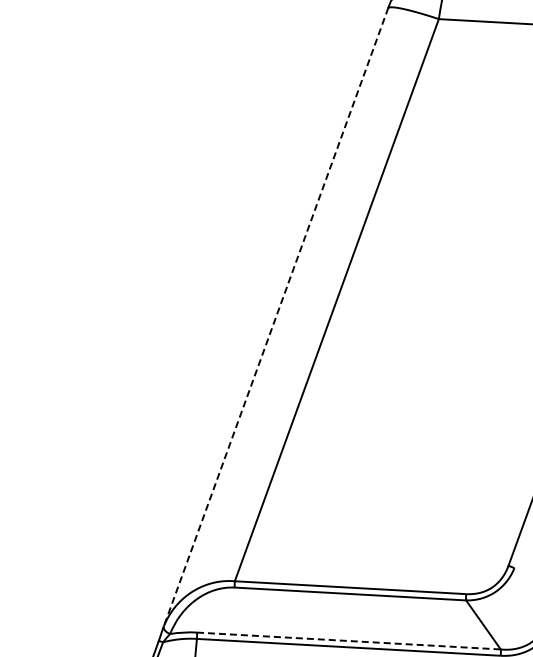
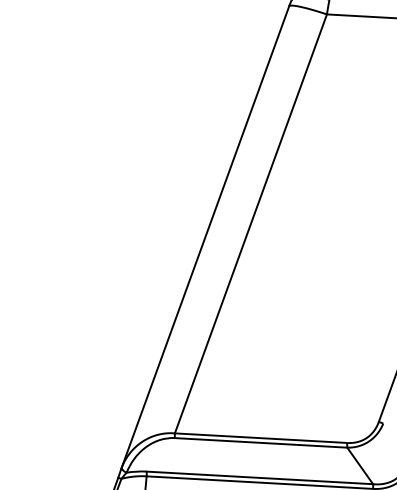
line: (275, 318) -> (205, 237), dashed -> solid
line: (349, 641) -> (260, 478), dashed -> solid

